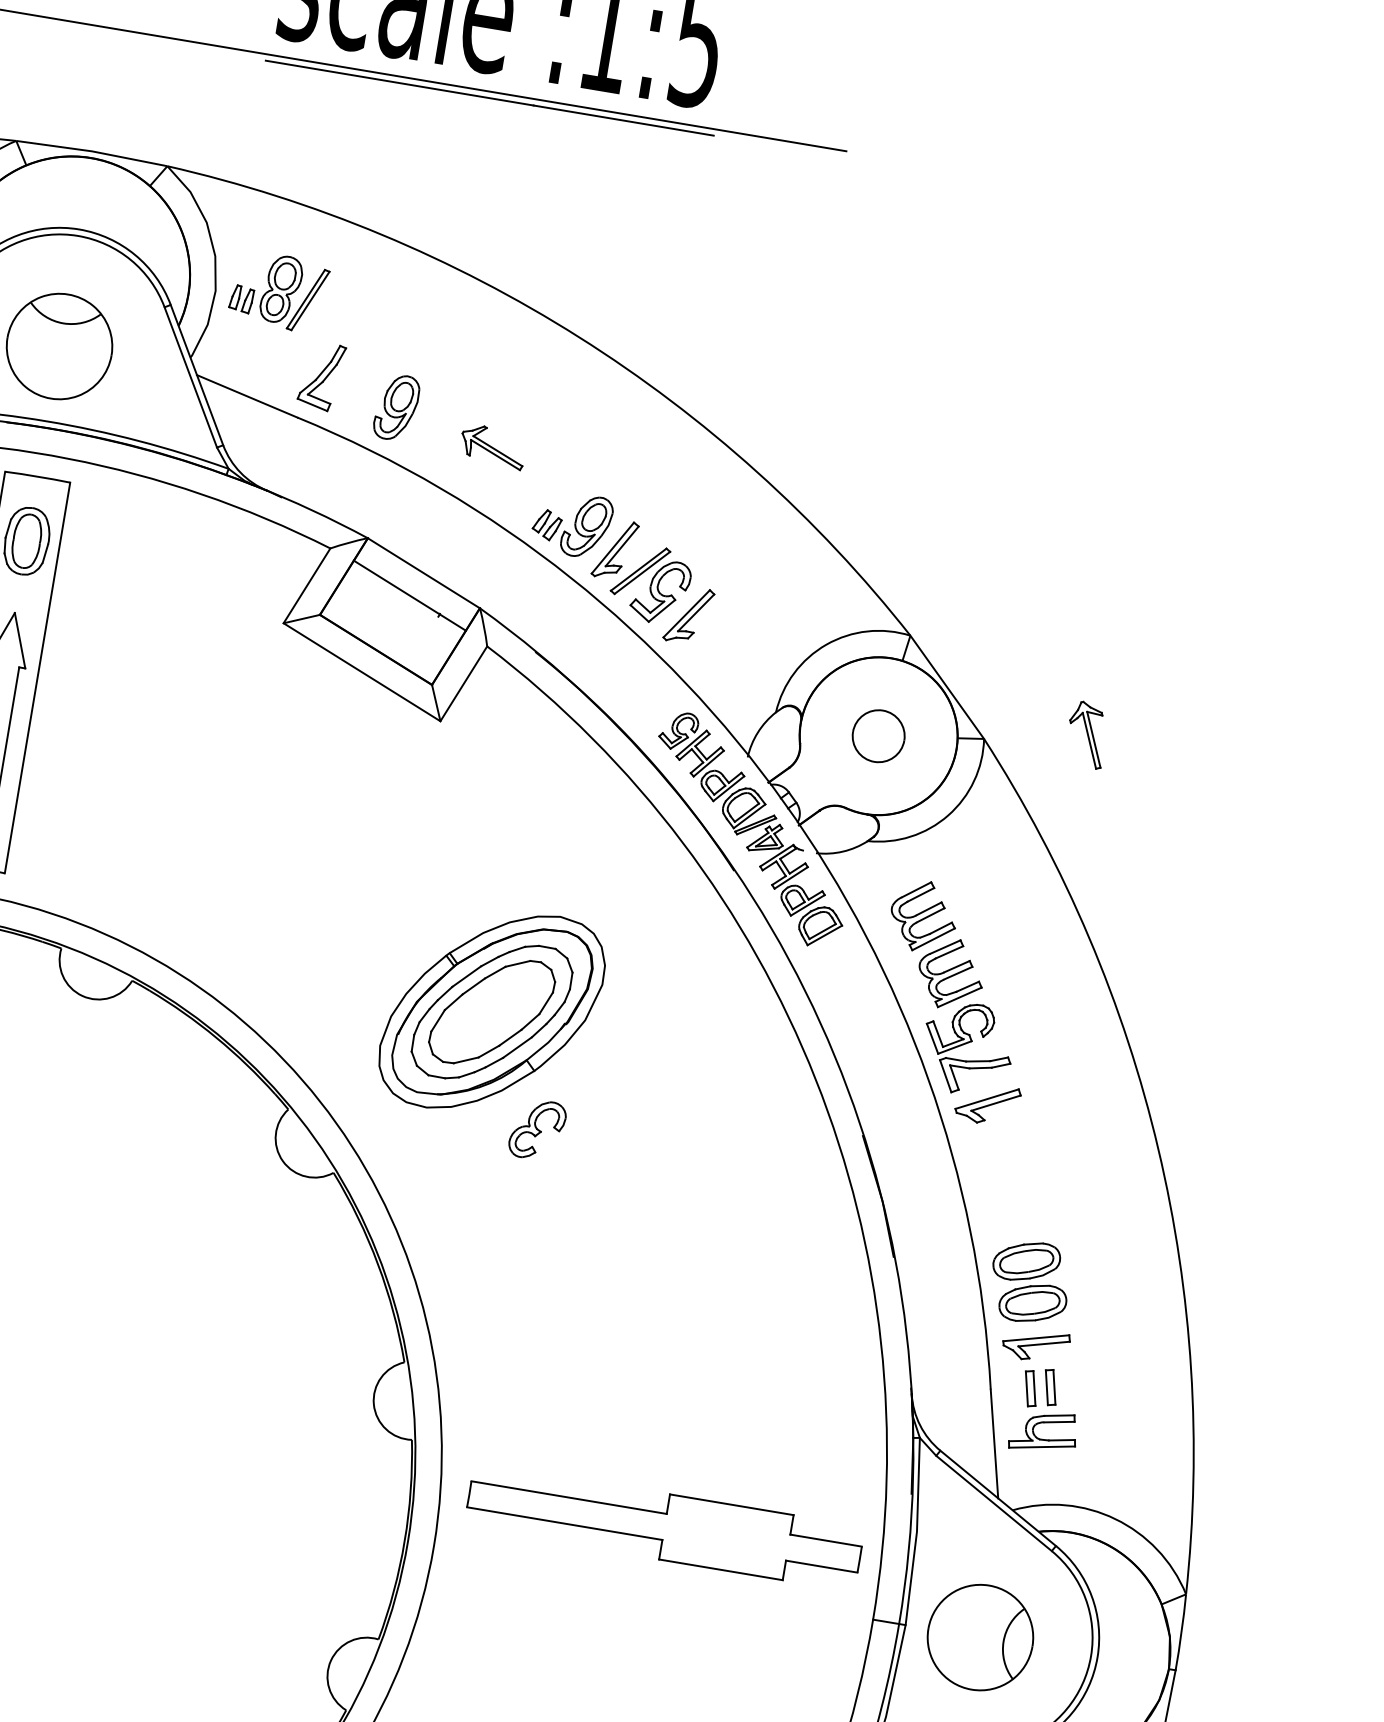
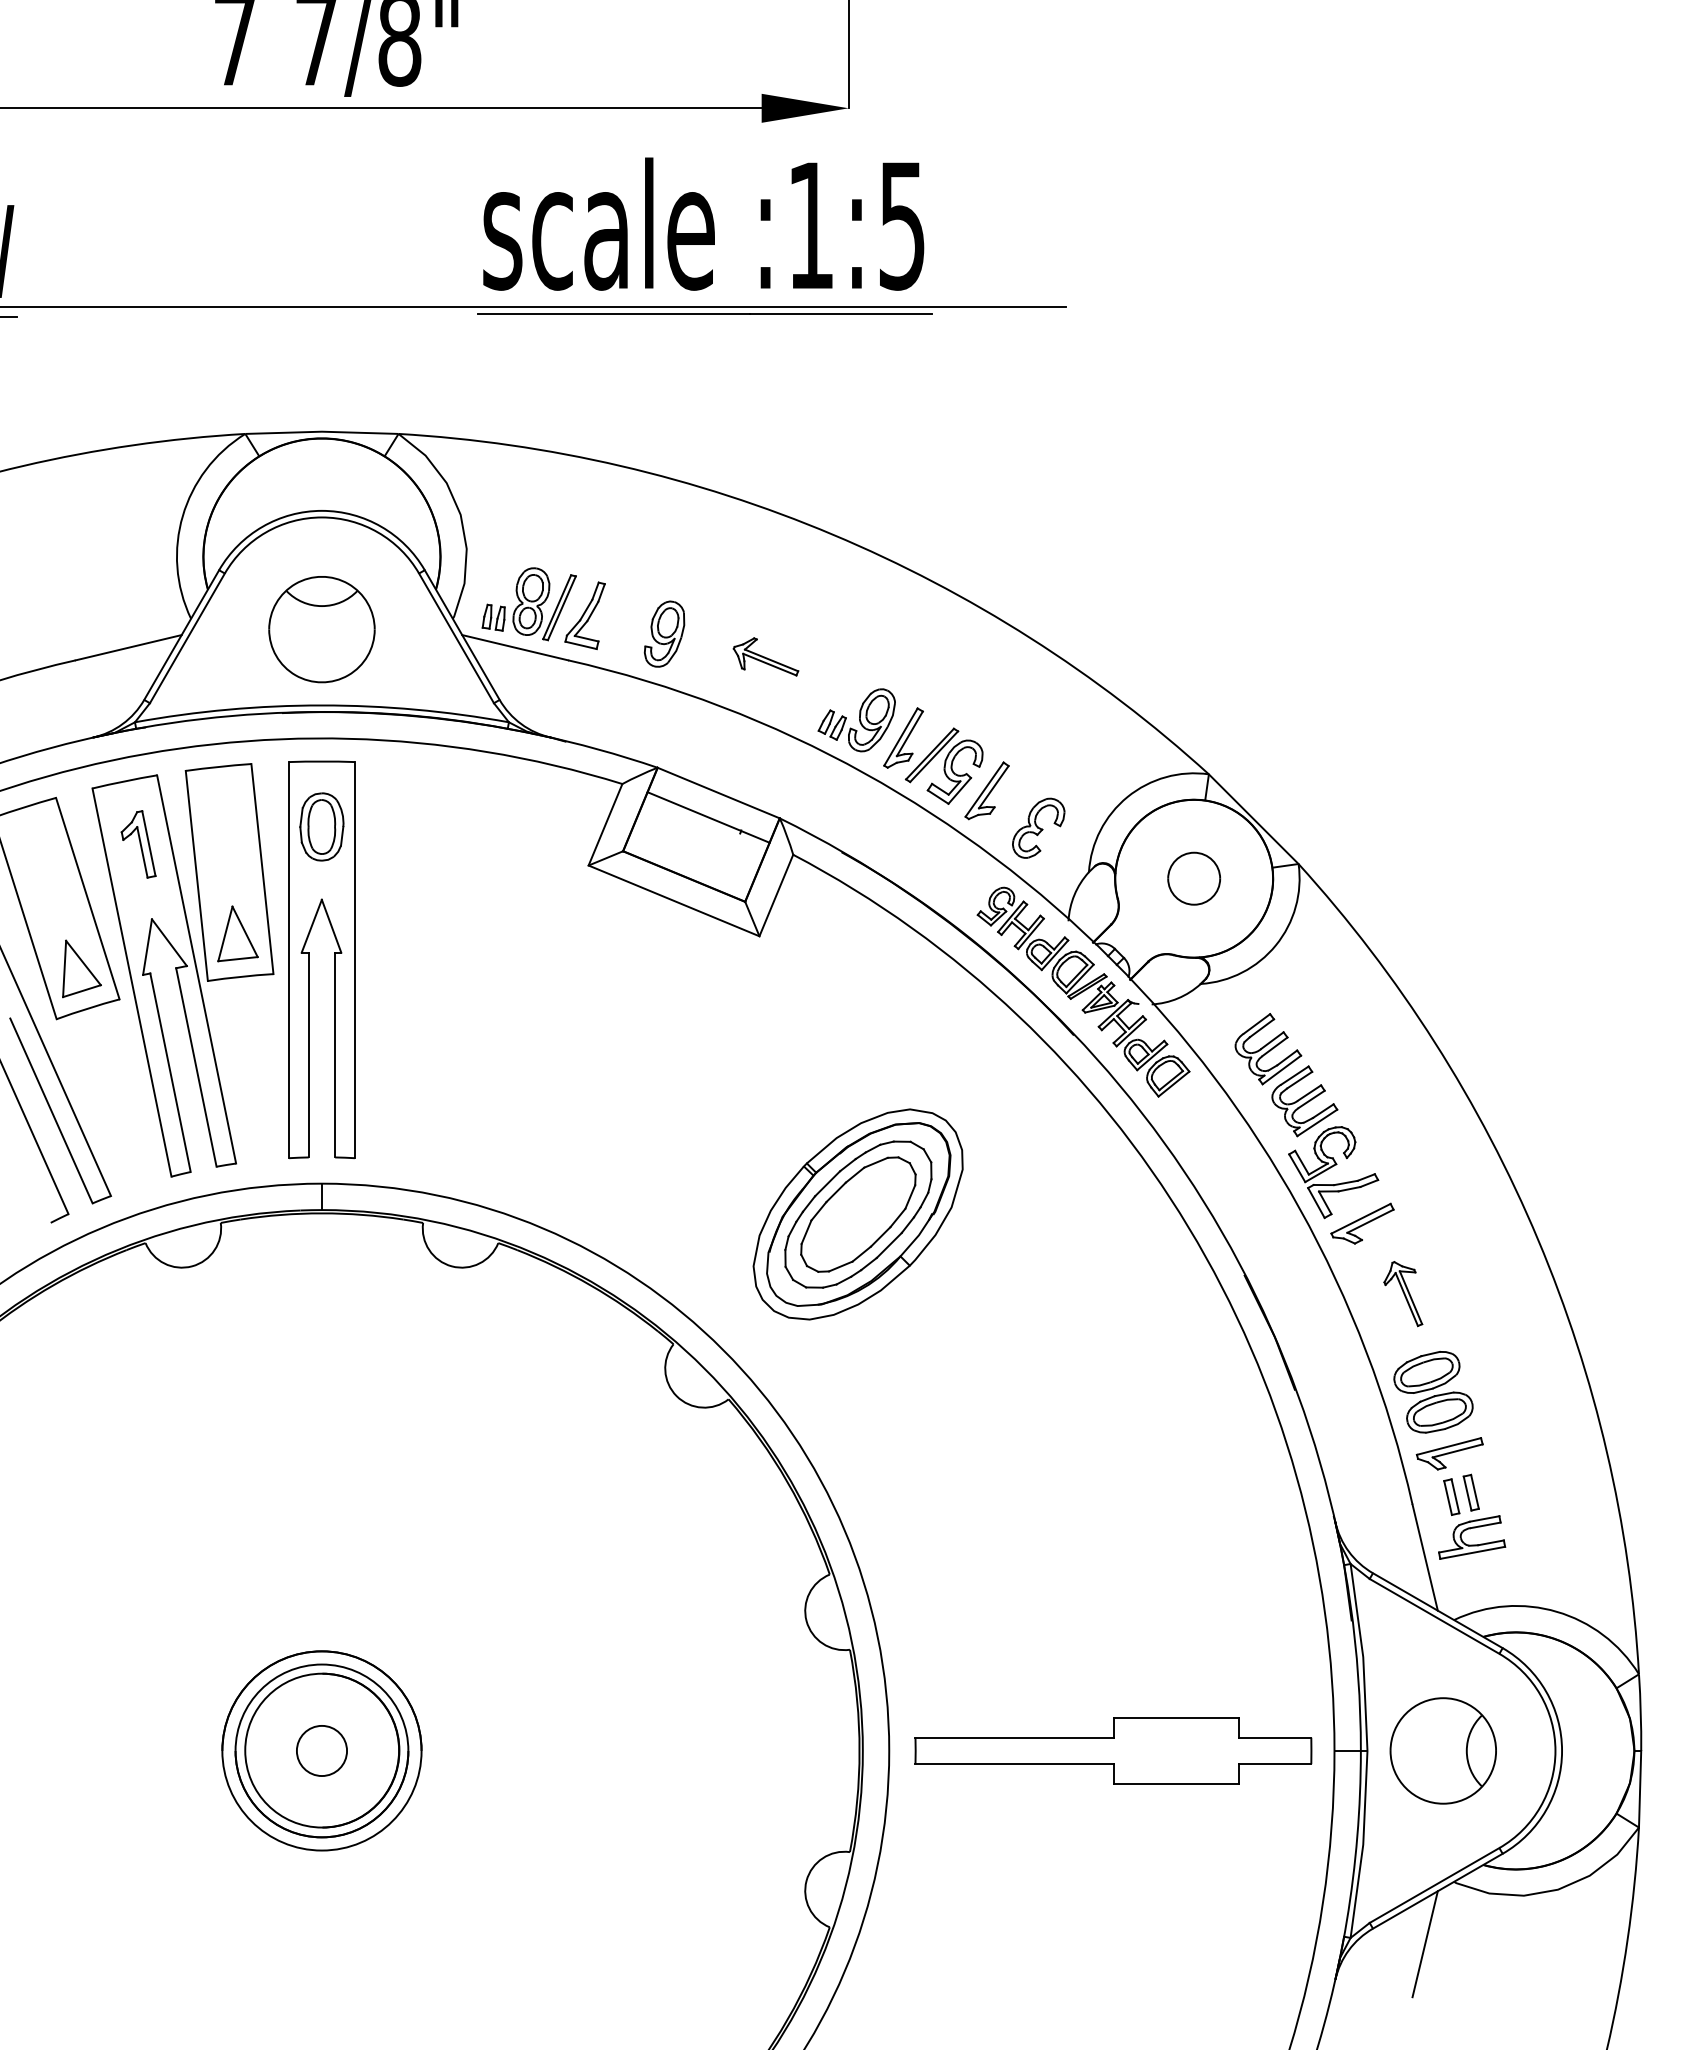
part: (278, 291) -> (528, 604), moved
part: (1087, 735) -> (1403, 1294), moved
part: (537, 1129) -> (1038, 827), moved
part: (664, 1526) -> (1113, 1750), moved

